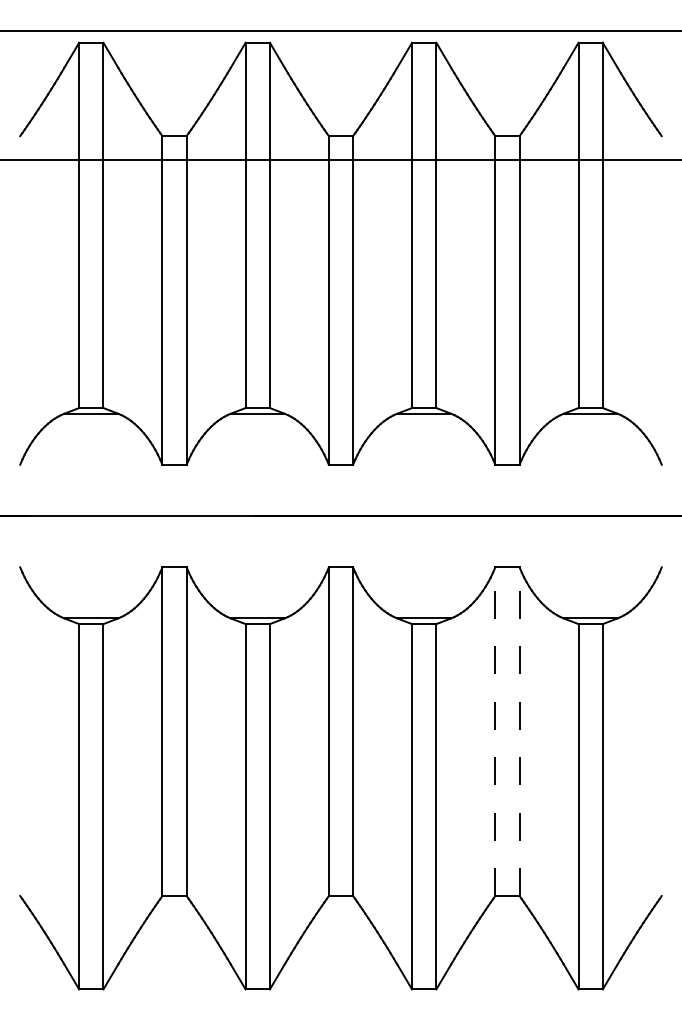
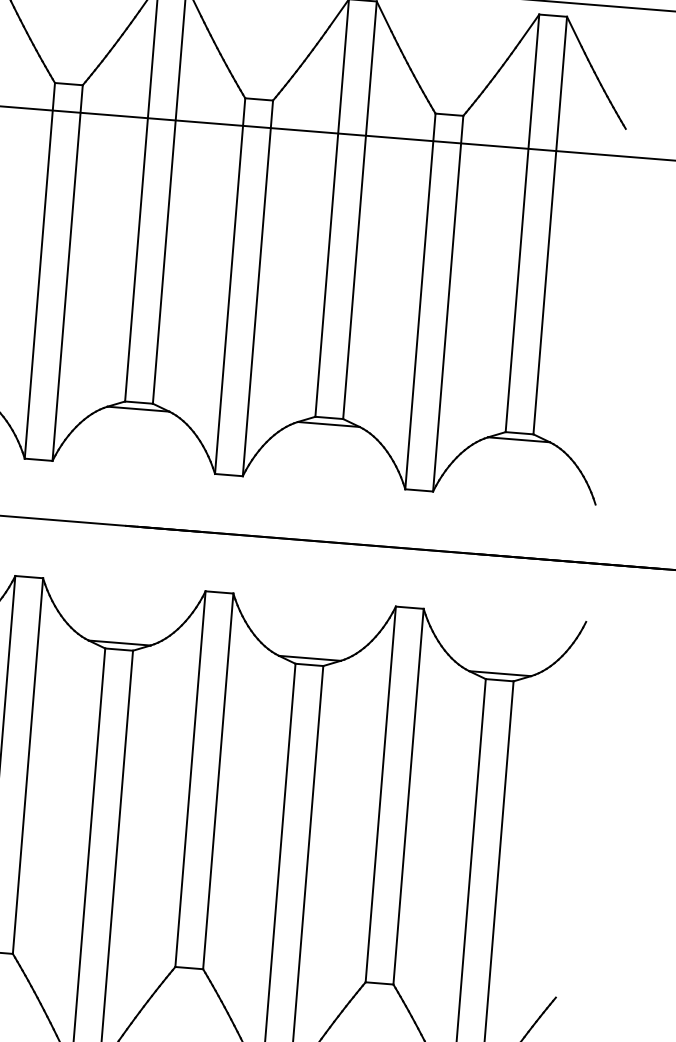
line: (495, 731) -> (381, 794), dashed -> solid
line: (519, 731) -> (408, 796), dashed -> solid

